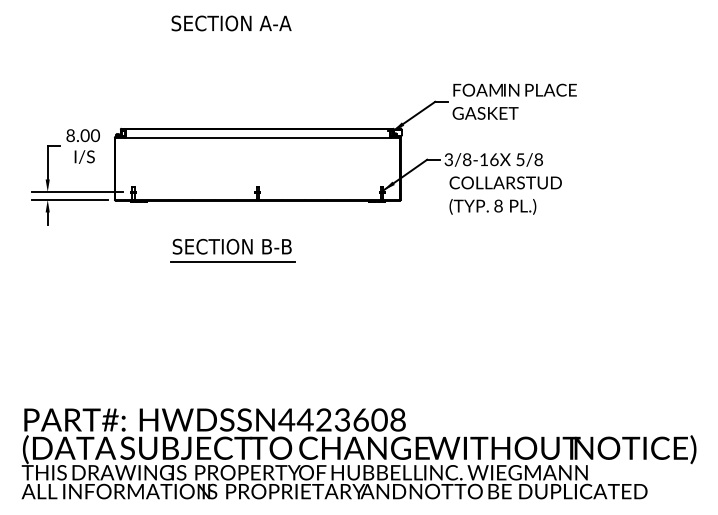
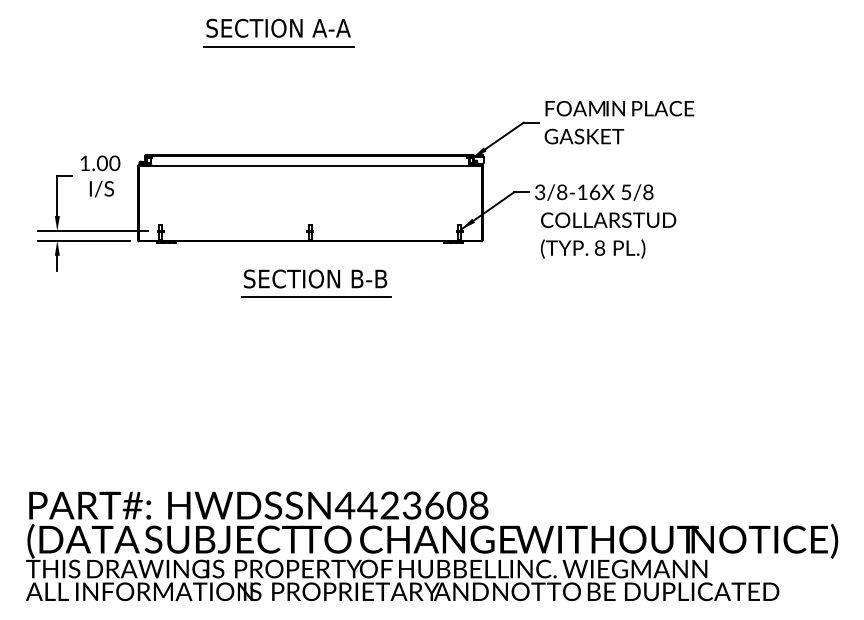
line: (231, 38) -> (278, 46), added
text: (70, 135) -> (84, 163), 8.00 -> 1.00
part: (232, 250) -> (315, 283), moved

